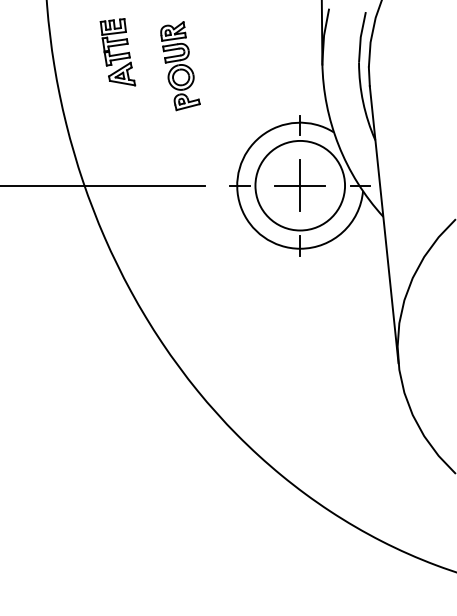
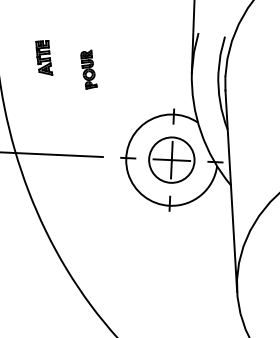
part: (117, 52) -> (43, 57), size x0.7
part: (180, 66) -> (89, 69), size x0.6
circle: (300, 185) -> (172, 160), size x0.7

